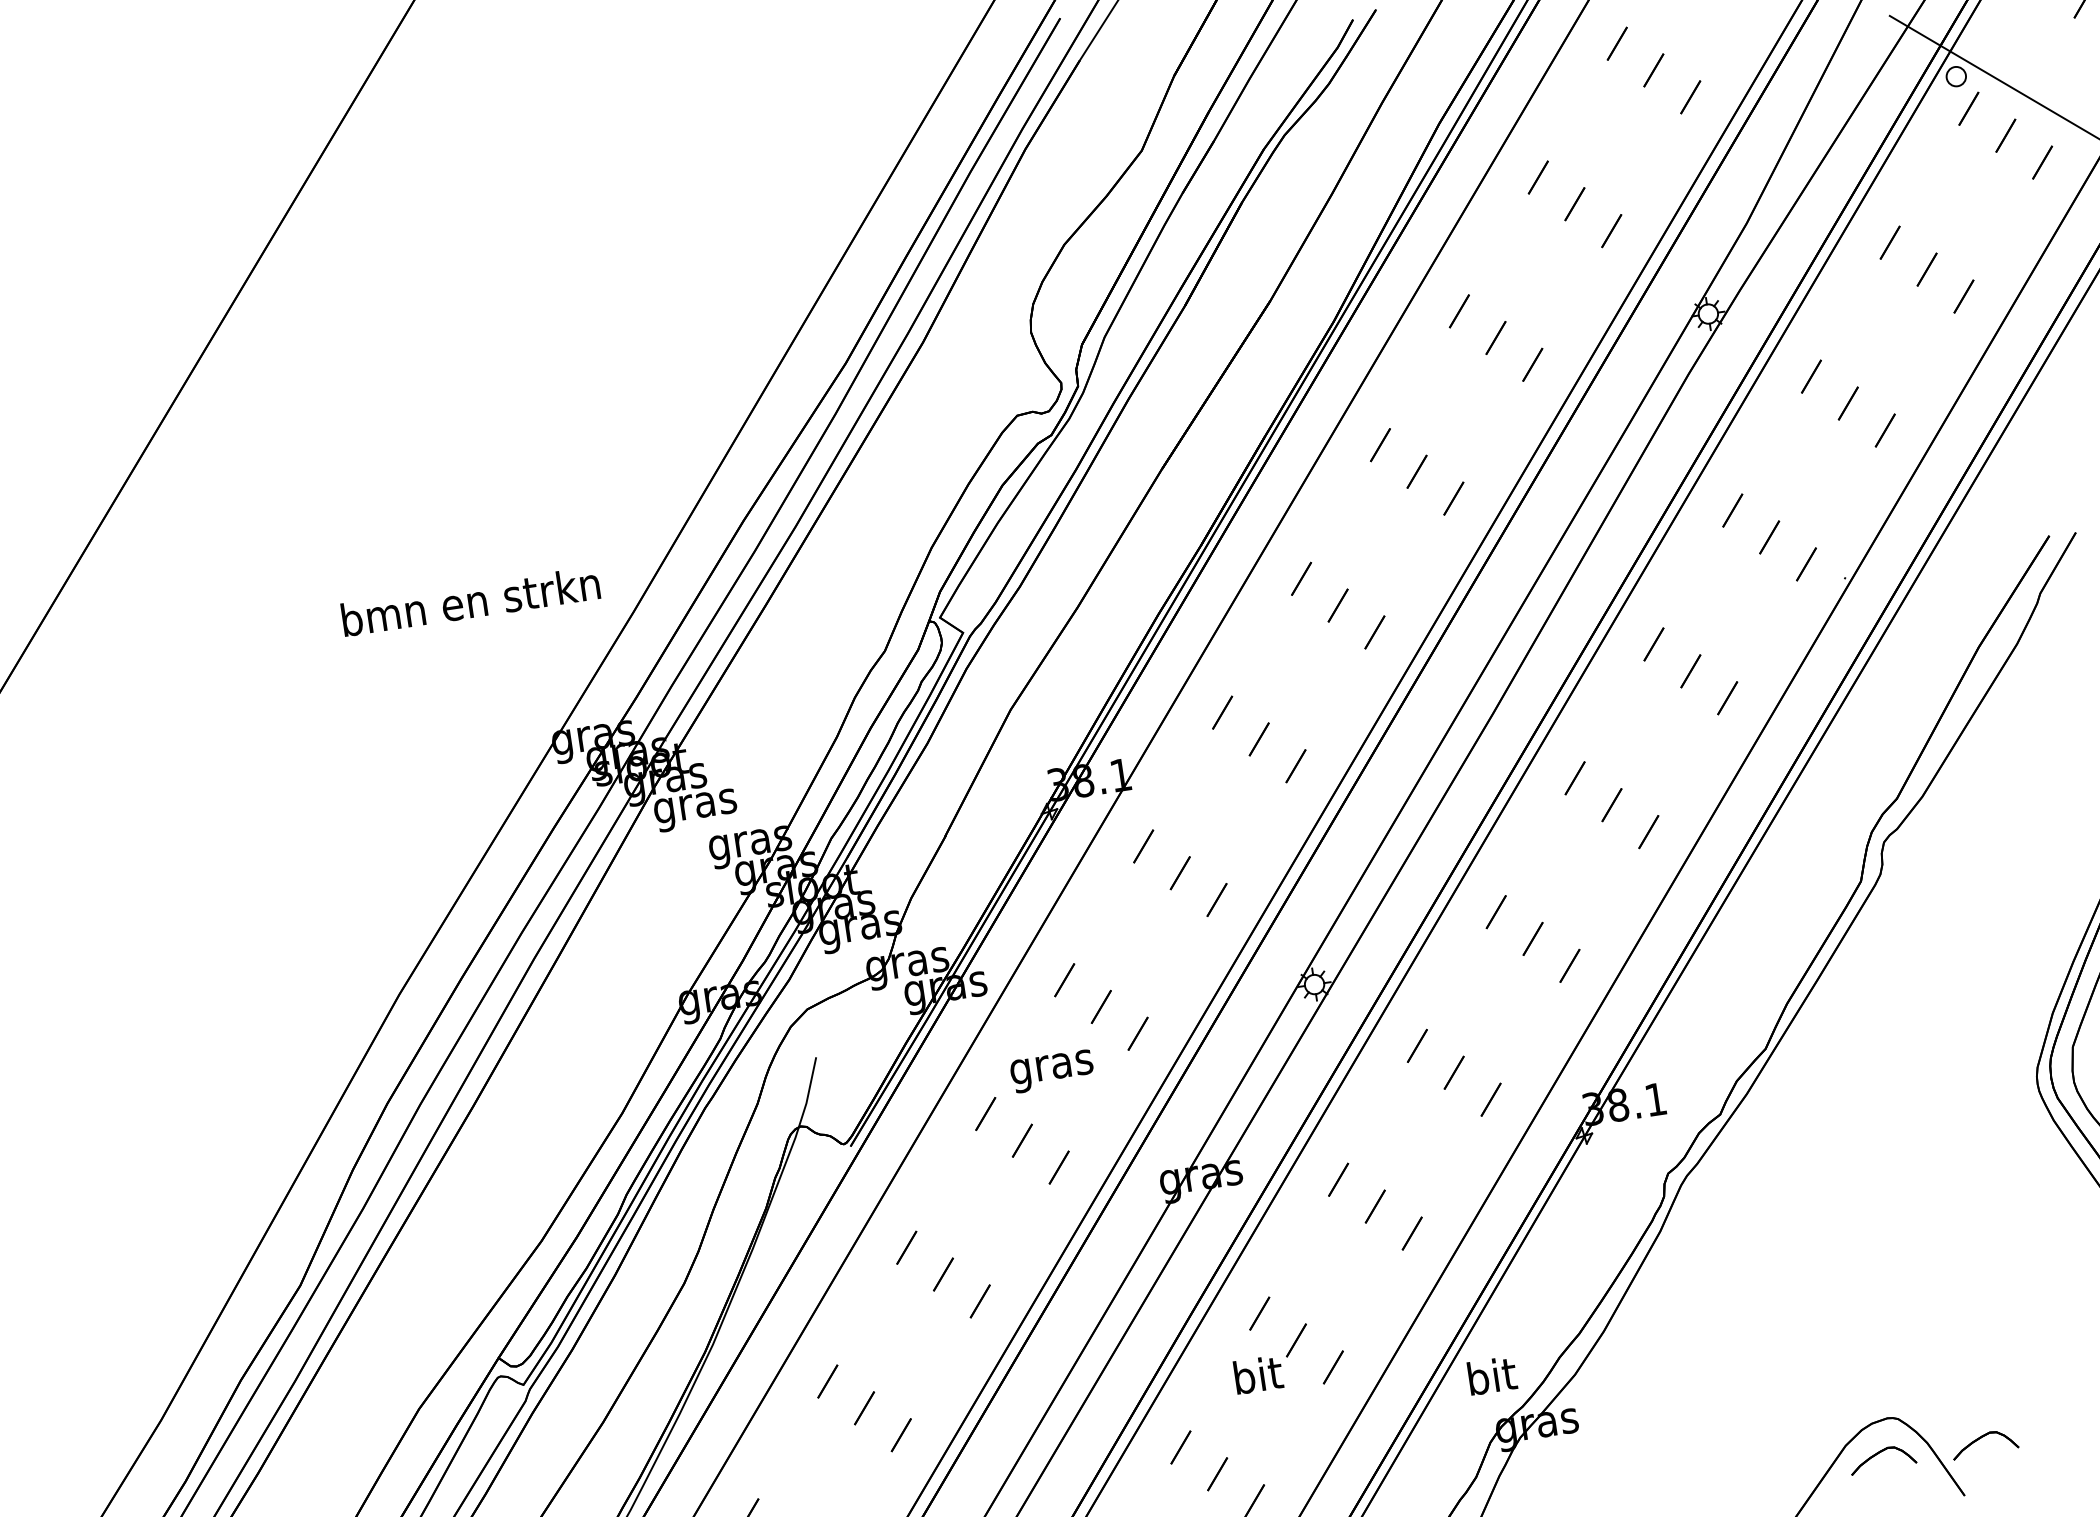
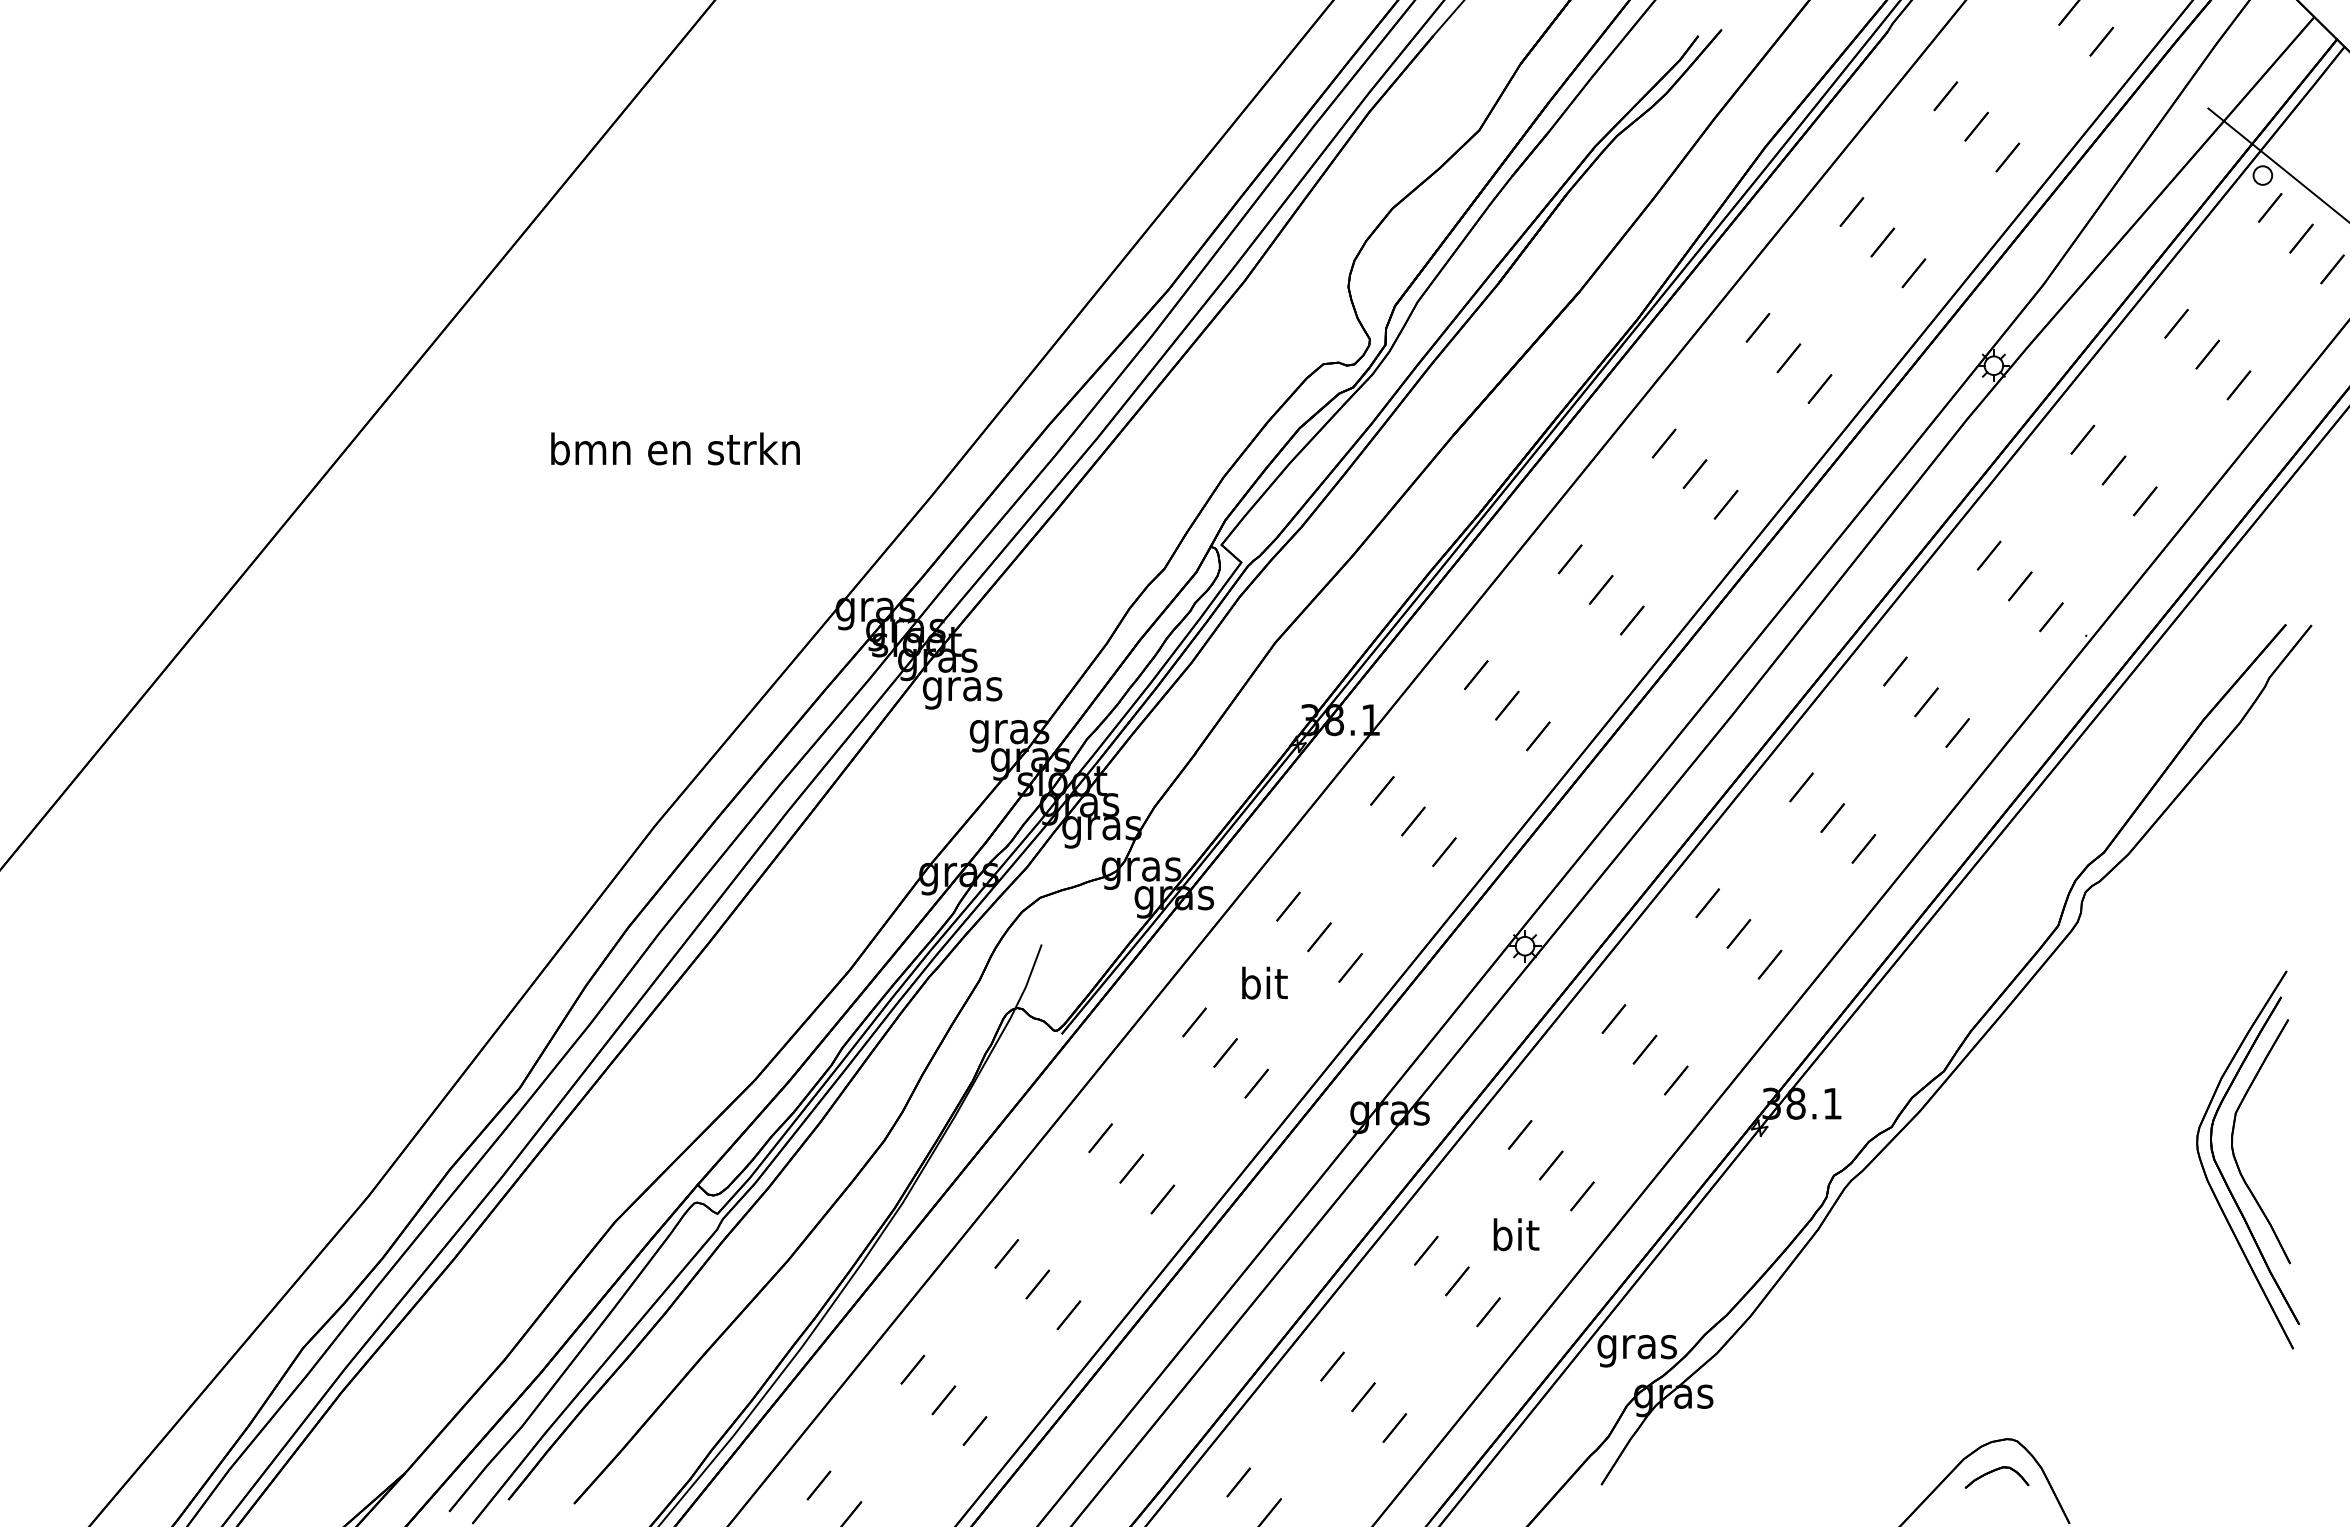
text: (470, 601) -> (675, 448), moved
text: (1051, 1066) -> (1263, 986), gras -> bit
text: (1258, 1374) -> (1516, 1234), moved
text: (1491, 1379) -> (1636, 1346), bit -> gras
part: (1981, 1438) -> (2093, 1471), removed

